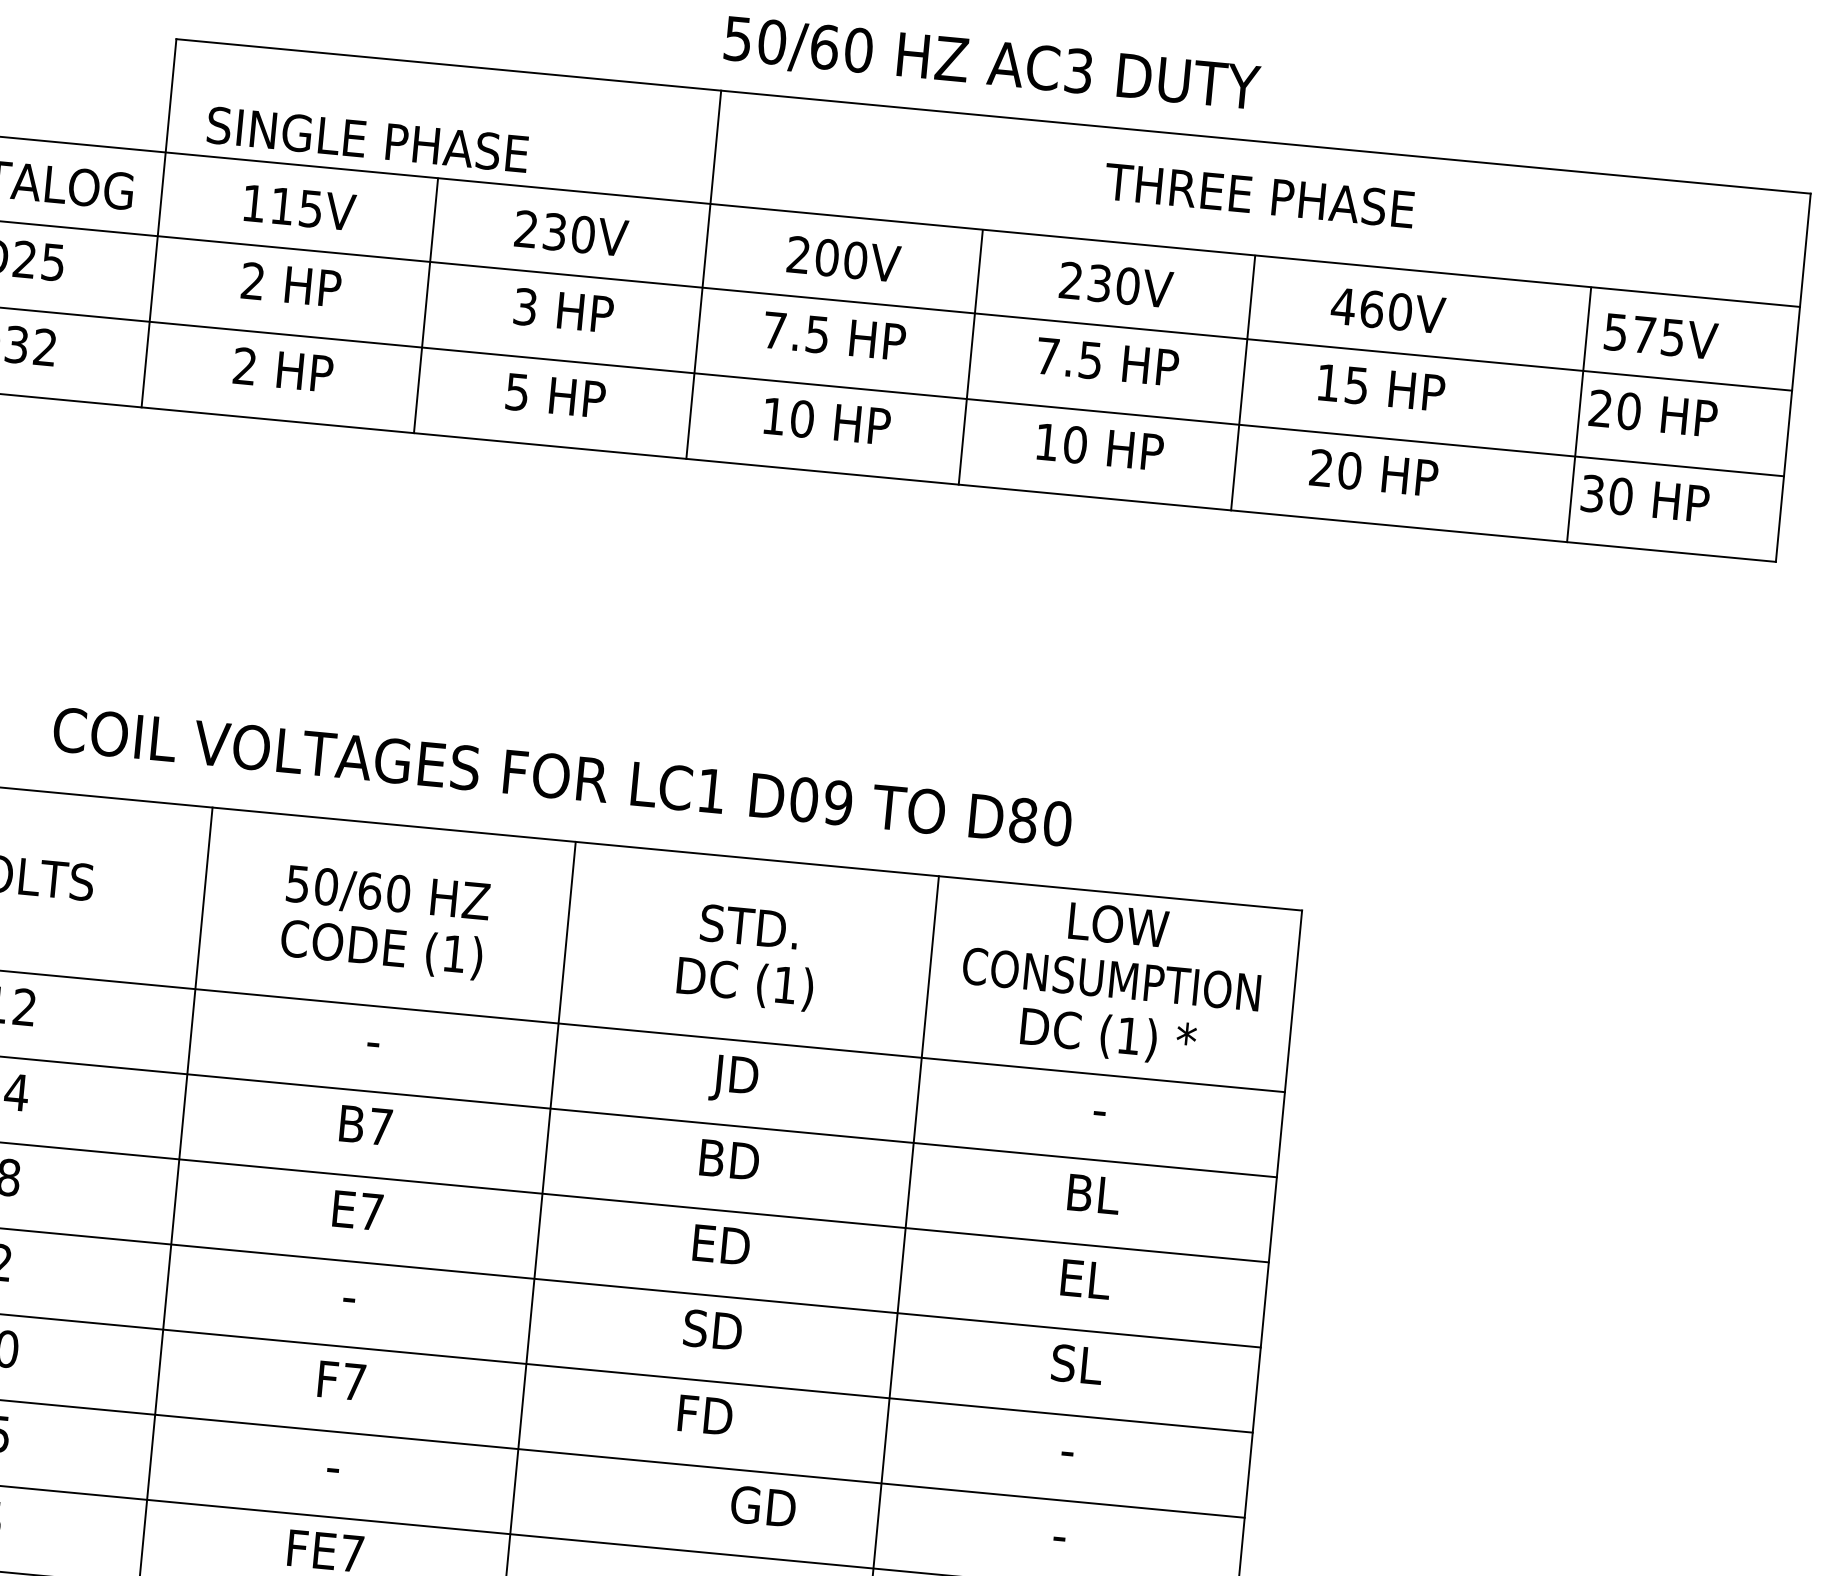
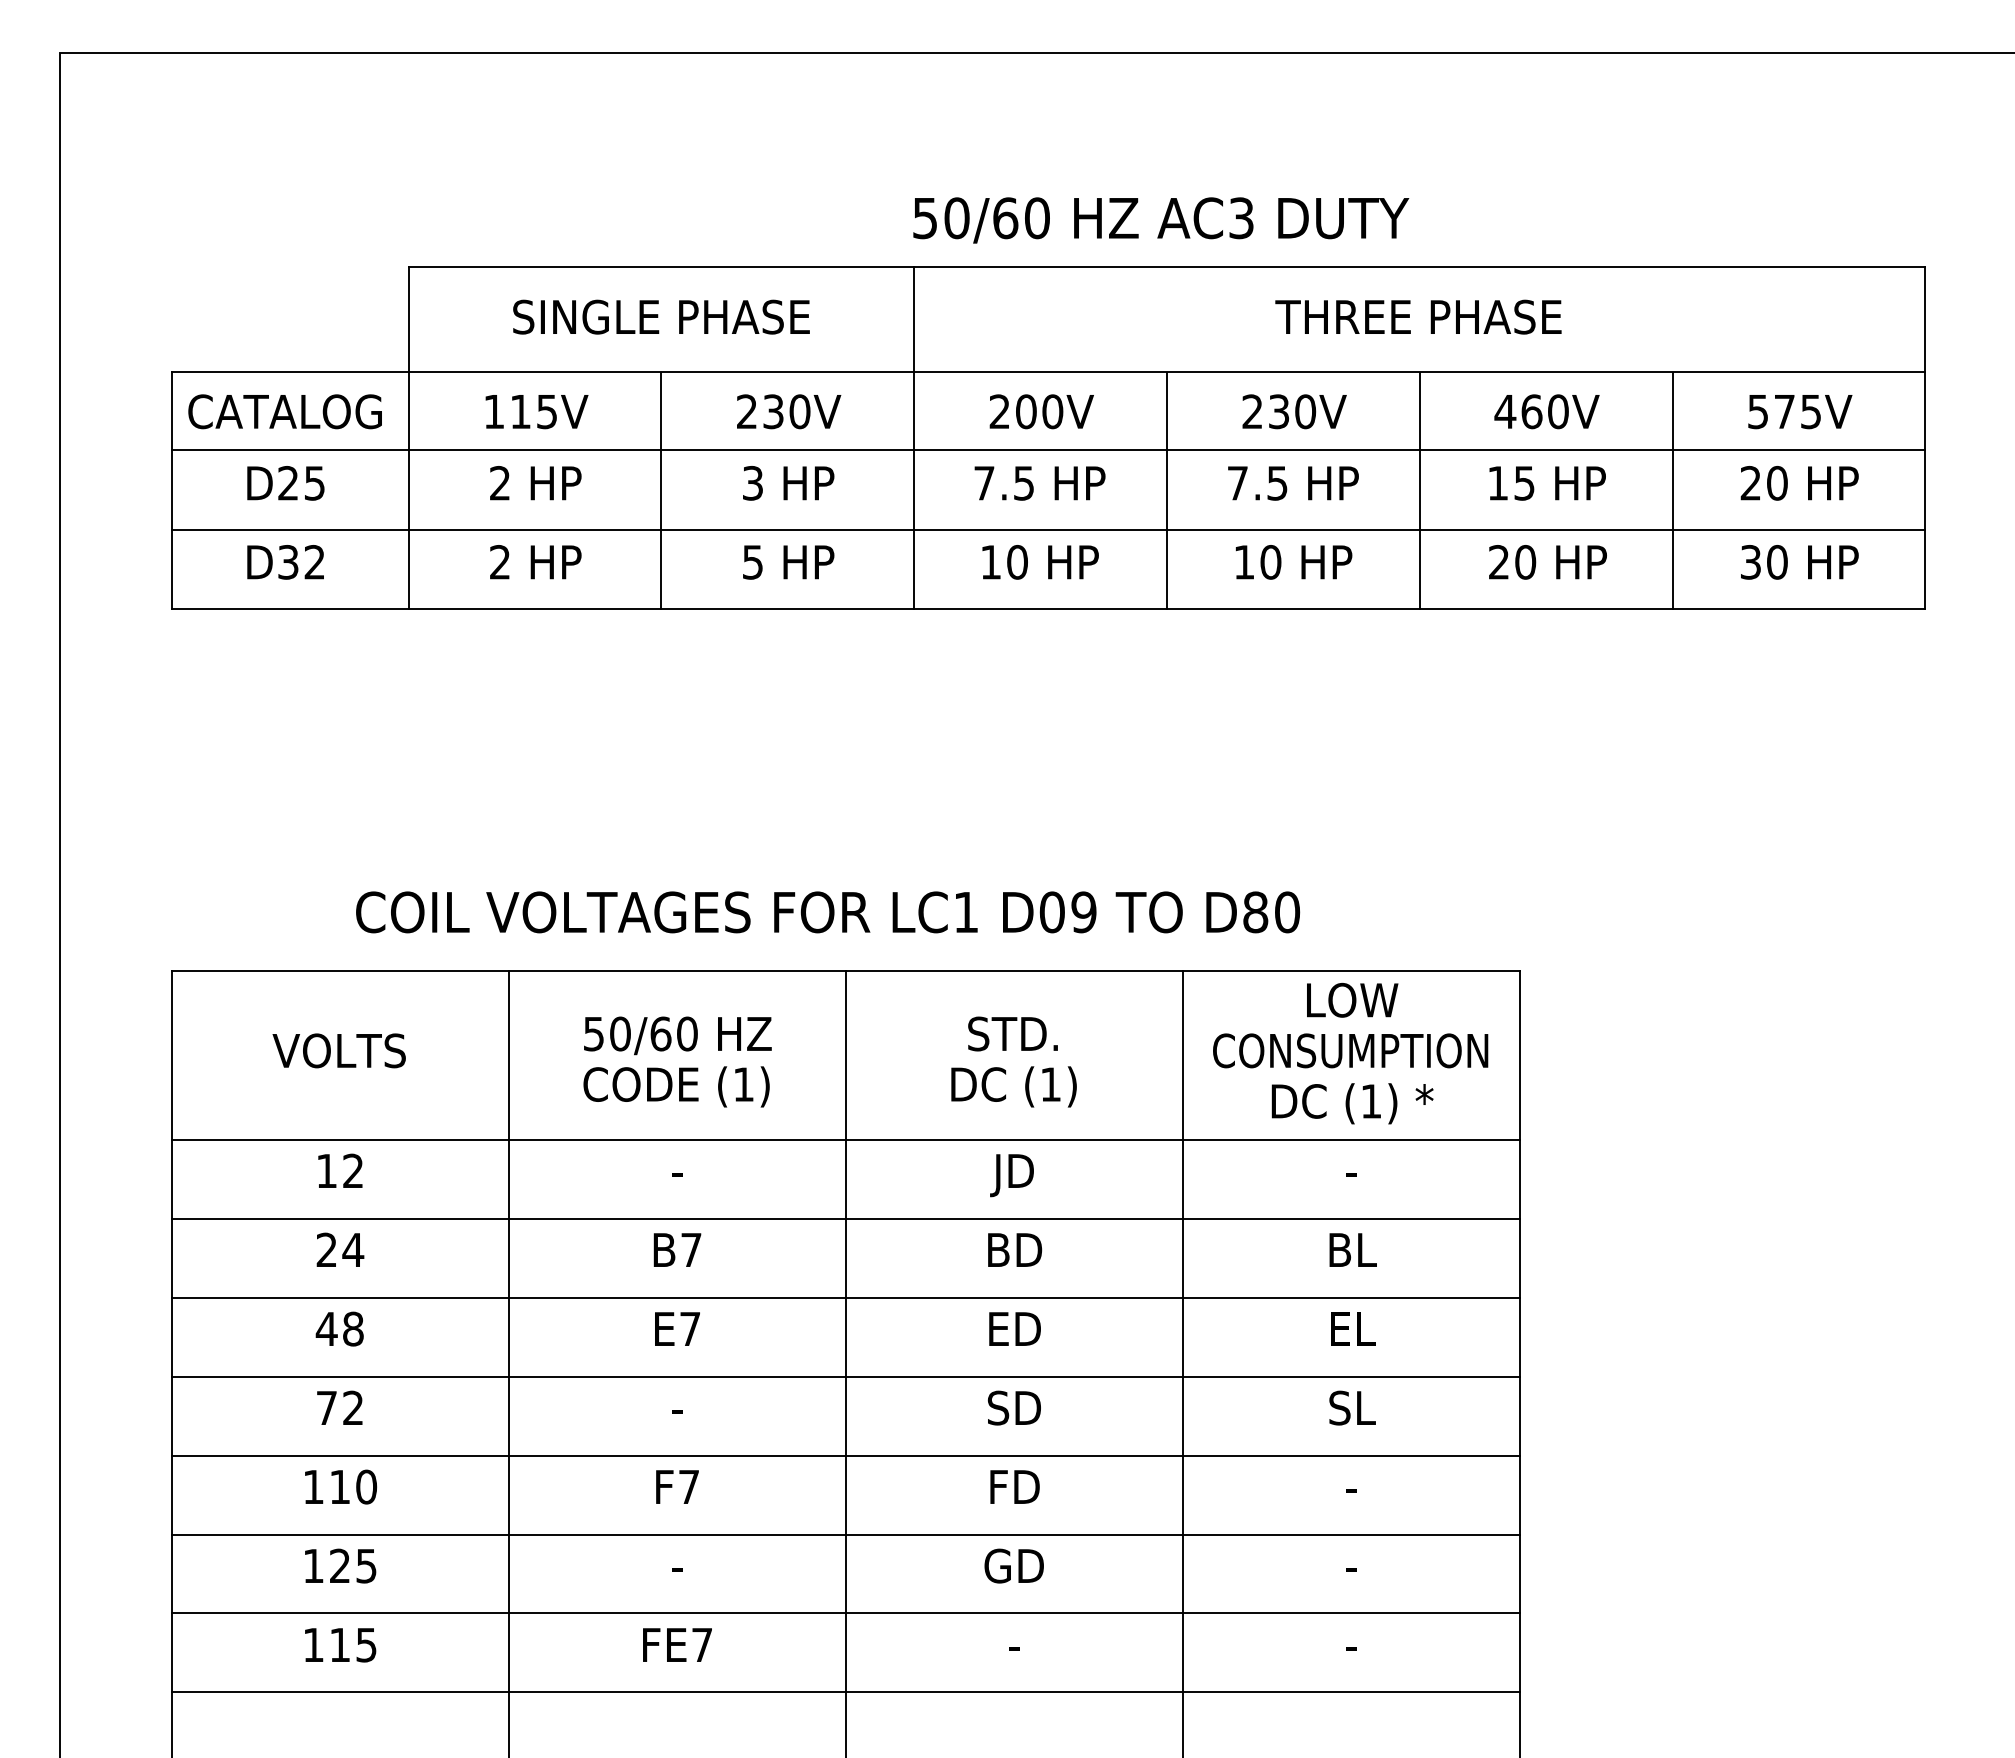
text: (367, 139) -> (661, 316), moved
line: (1579, 414) -> (1672, 490), moved
text: (762, 1505) -> (1013, 1565), moved

